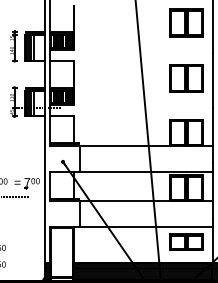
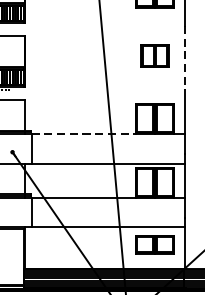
part: (186, 78) -> (154, 55), size x0.7
line: (212, 80) -> (184, 58), solid -> dashed
line: (125, 145) -> (84, 133), solid -> dashed

